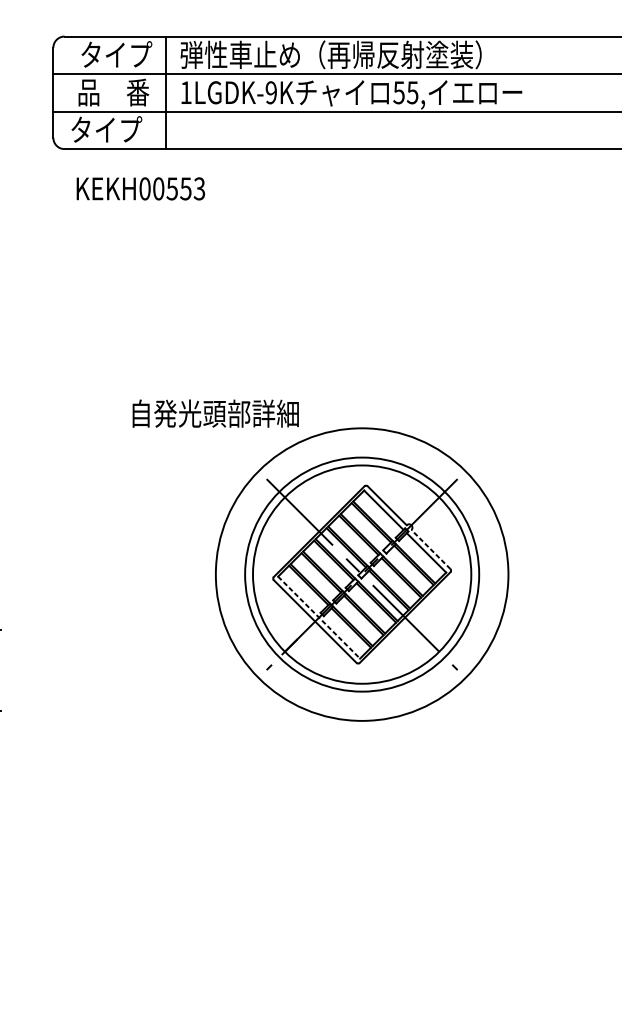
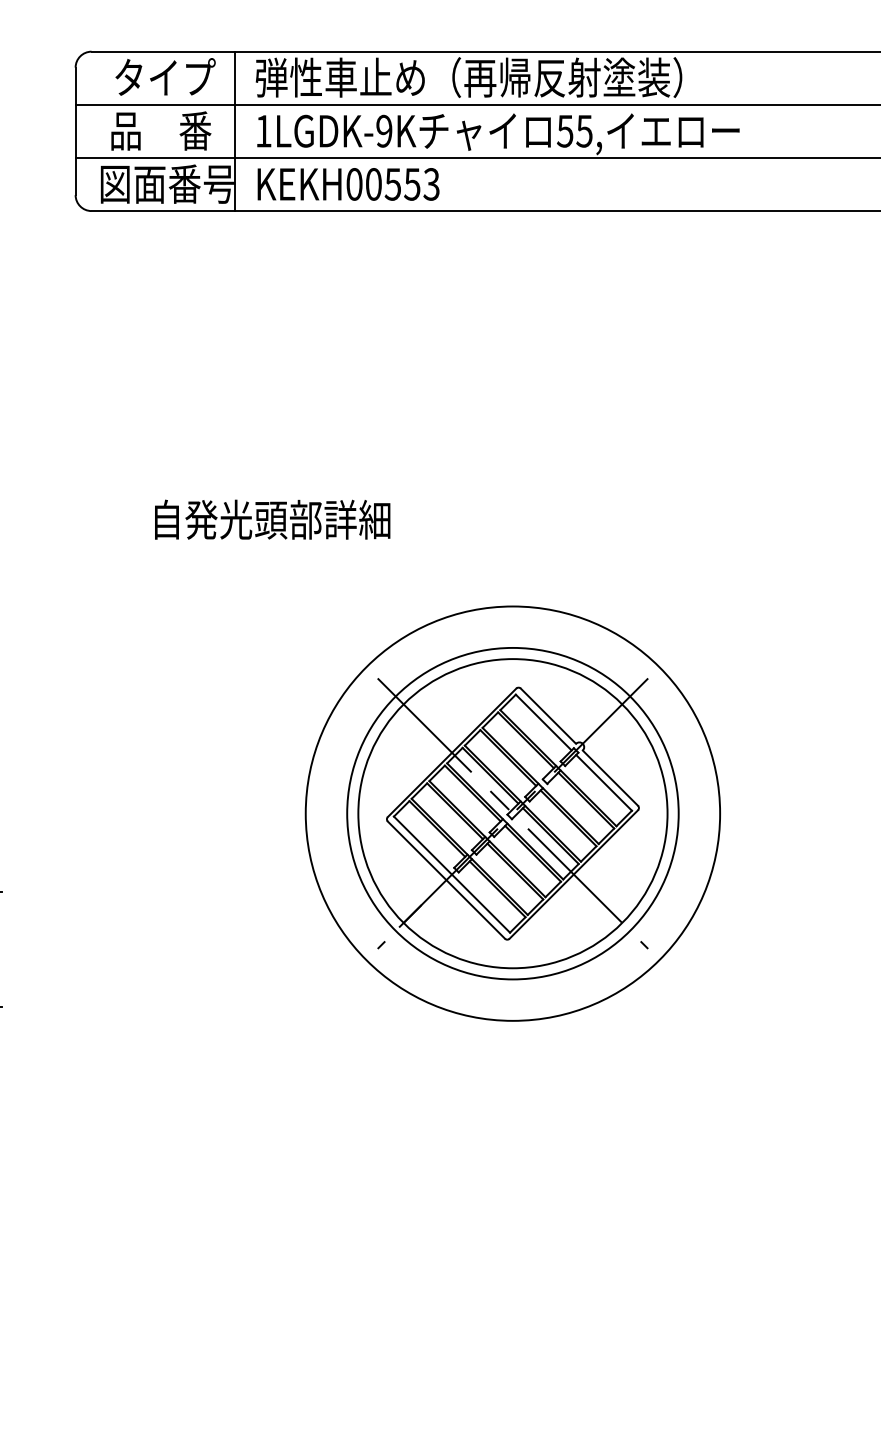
text: (117, 129) -> (166, 183), タイプ -> 図面番号
text: (140, 188) -> (348, 184), moved
text: (215, 413) -> (272, 519), moved
line: (431, 549) -> (610, 777), dashed -> solid
line: (319, 617) -> (452, 874), dashed -> solid

